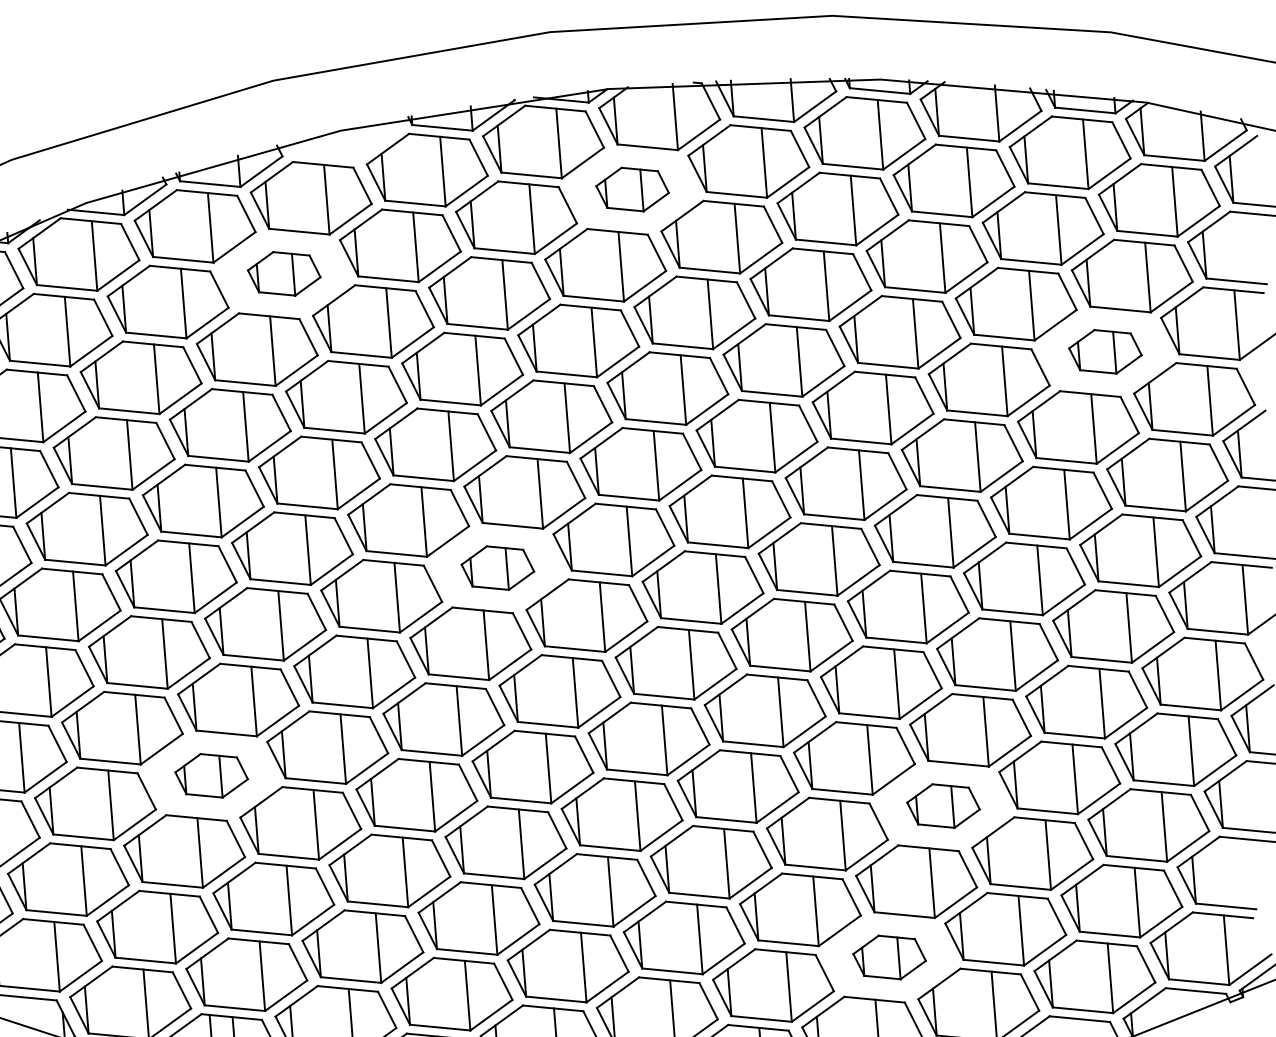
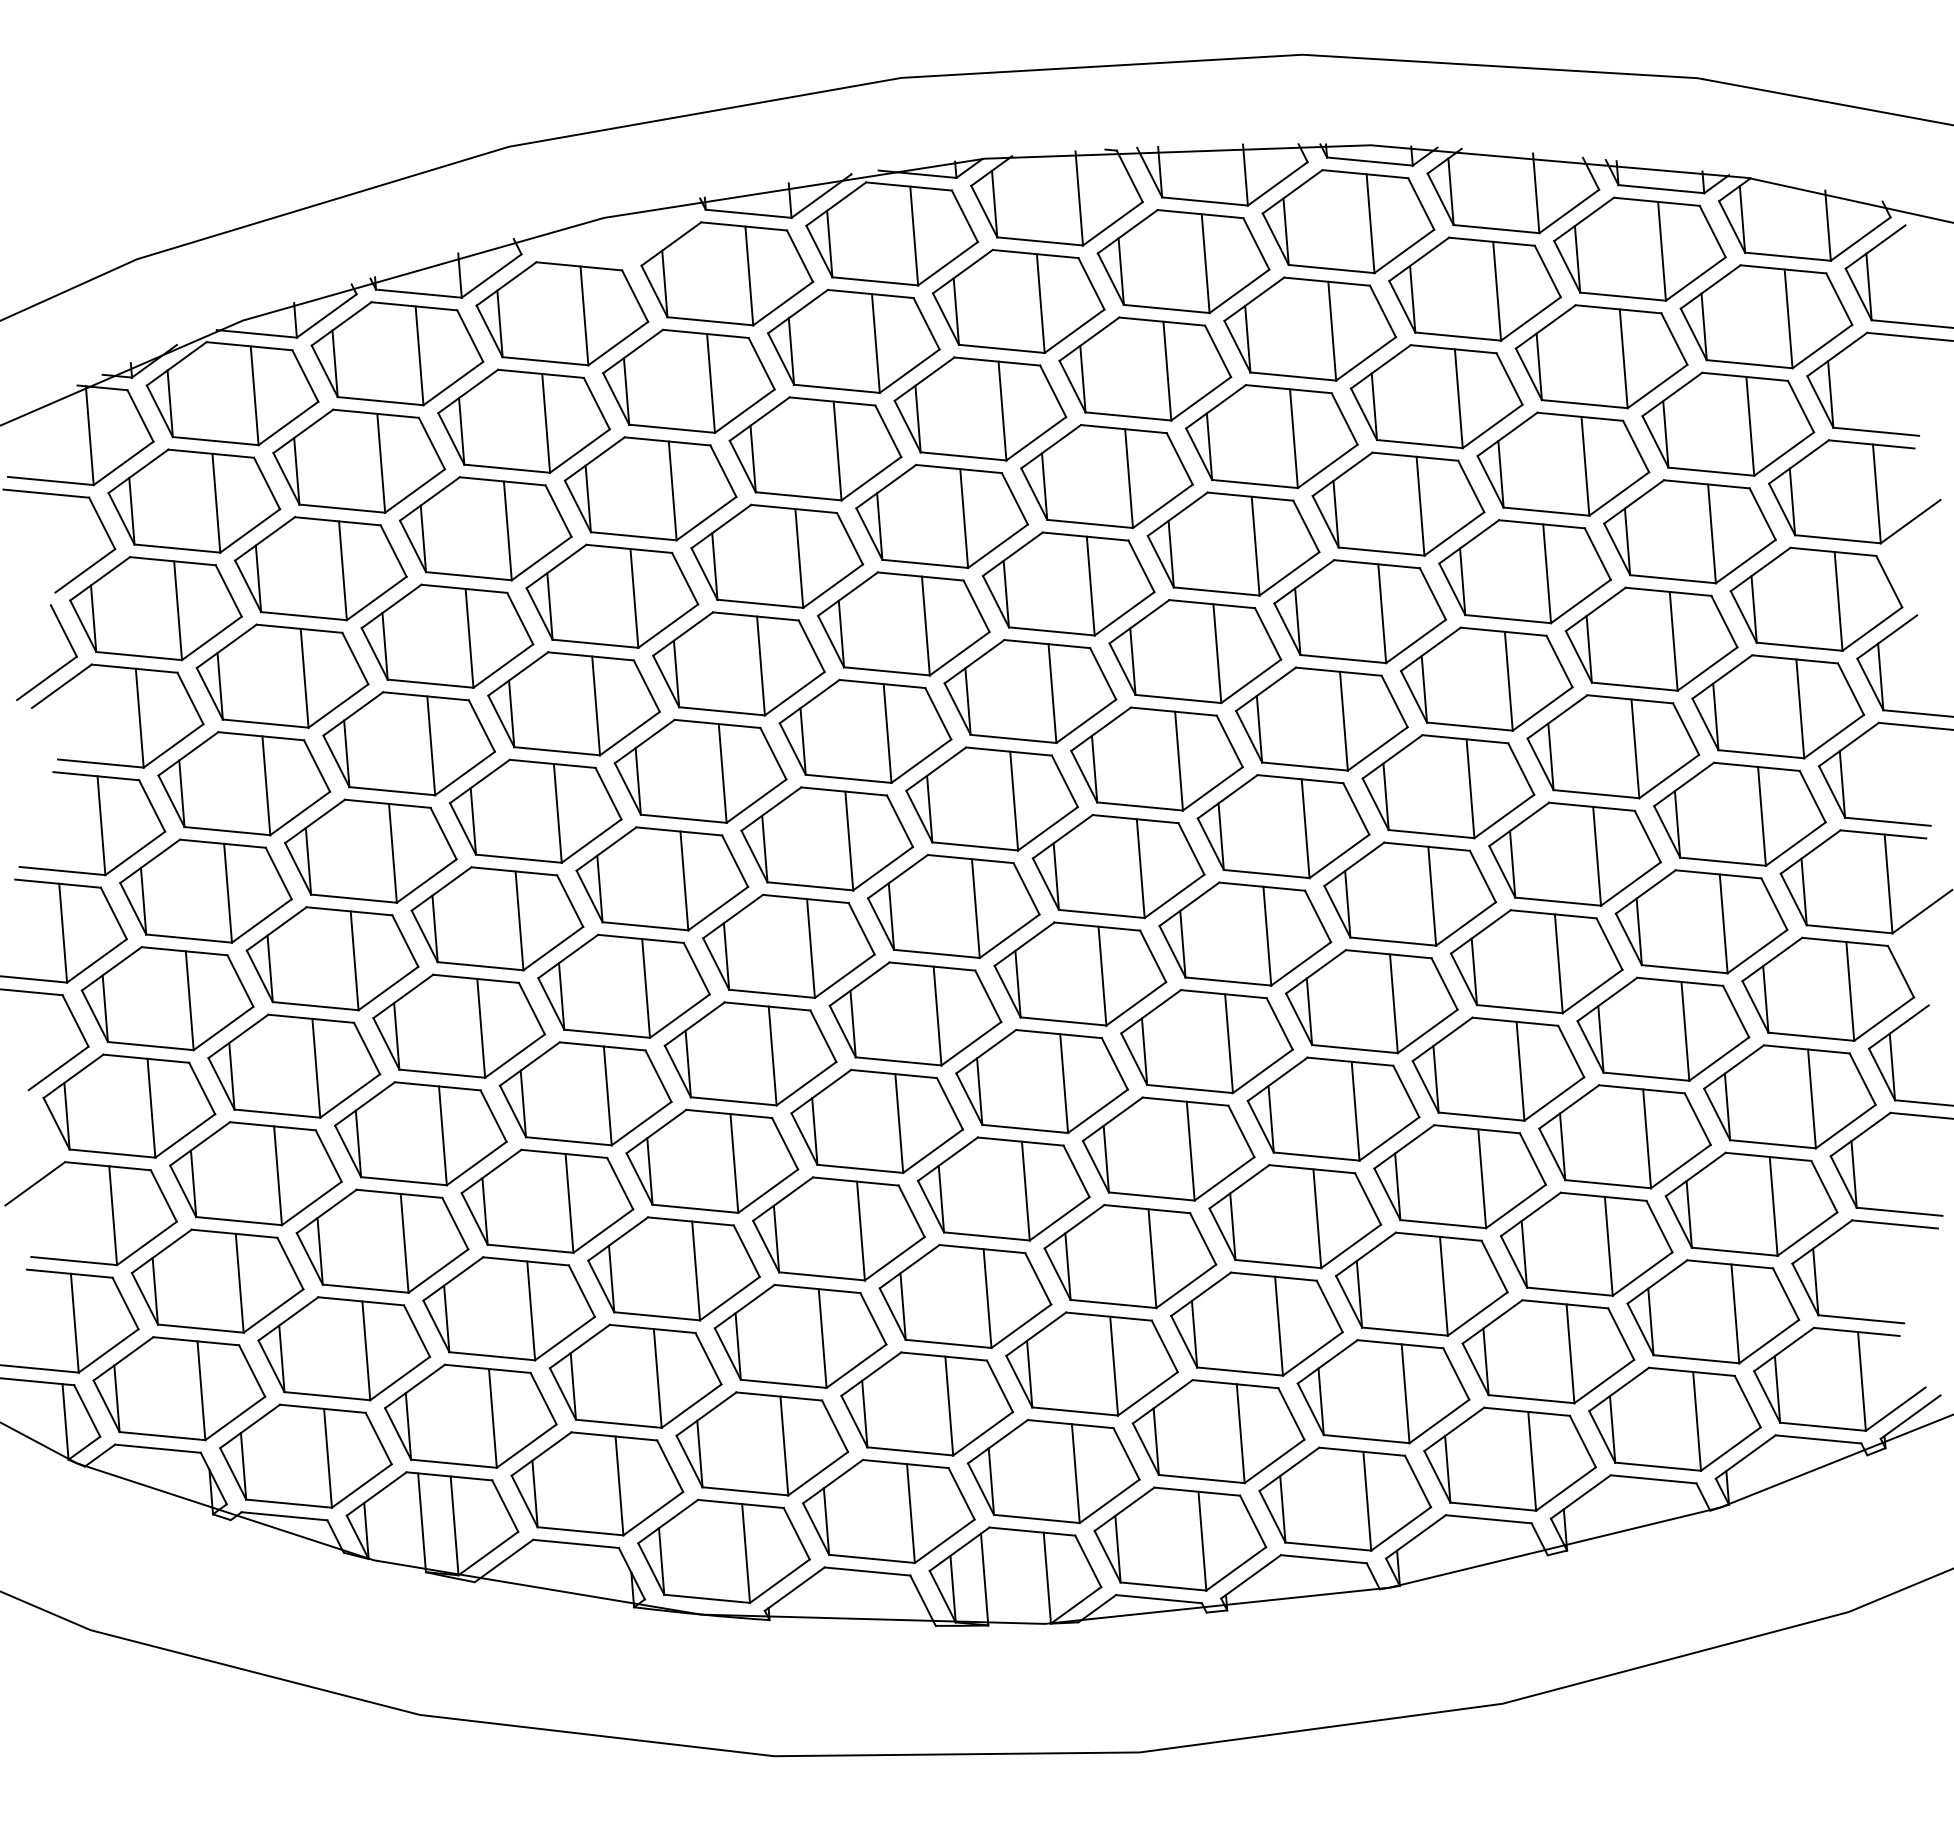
part: (632, 189) -> (1018, 301), size x1.67
part: (283, 273) -> (523, 420), size x1.67
part: (1105, 351) -> (1689, 531), size x1.67
part: (498, 567) -> (827, 838), size x1.67
part: (211, 775) -> (420, 1133), size x1.67
part: (943, 805) -> (1459, 1176), size x1.67
part: (889, 957) -> (1383, 1391), size x1.67

